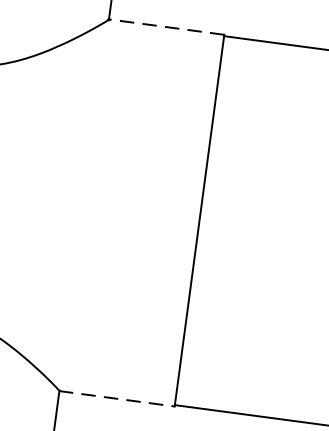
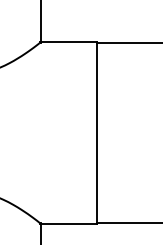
line: (166, 27) -> (68, 42), dashed -> solid
line: (118, 398) -> (69, 223), dashed -> solid

